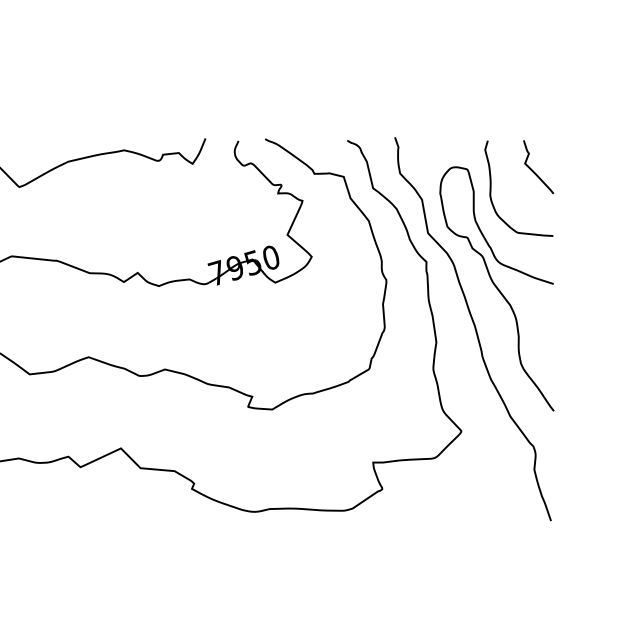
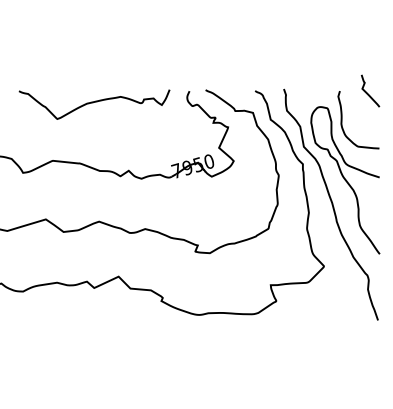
curve: (533, 169) -> (367, 92), moved

